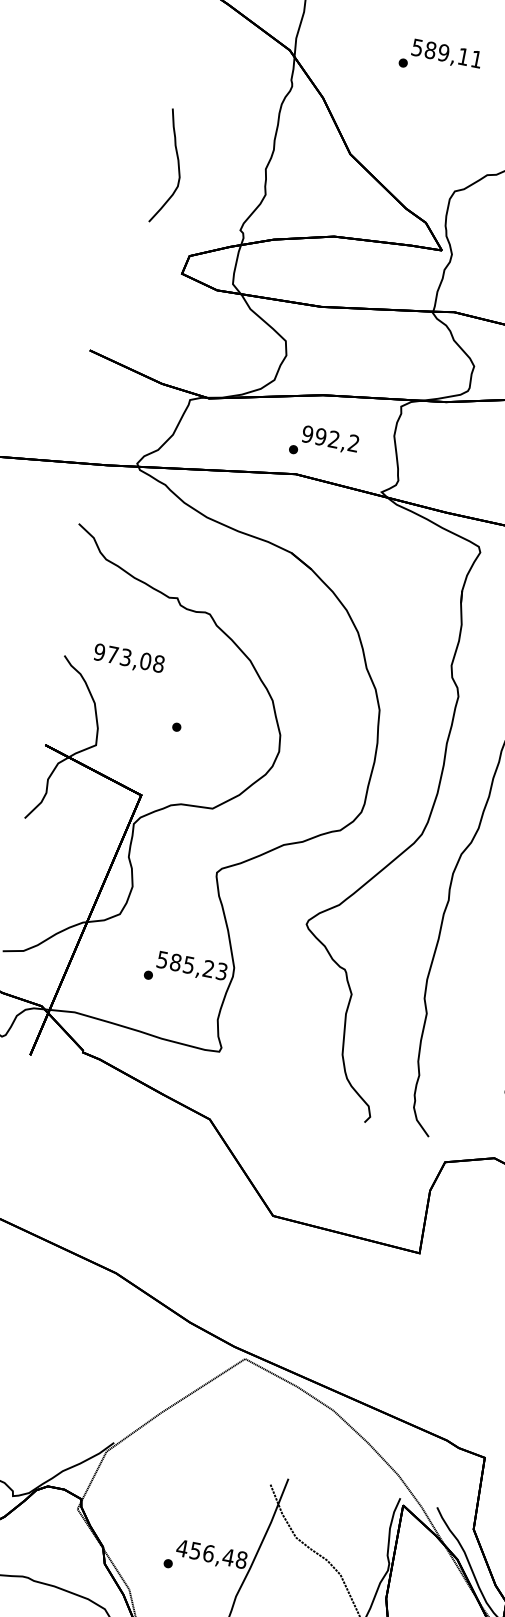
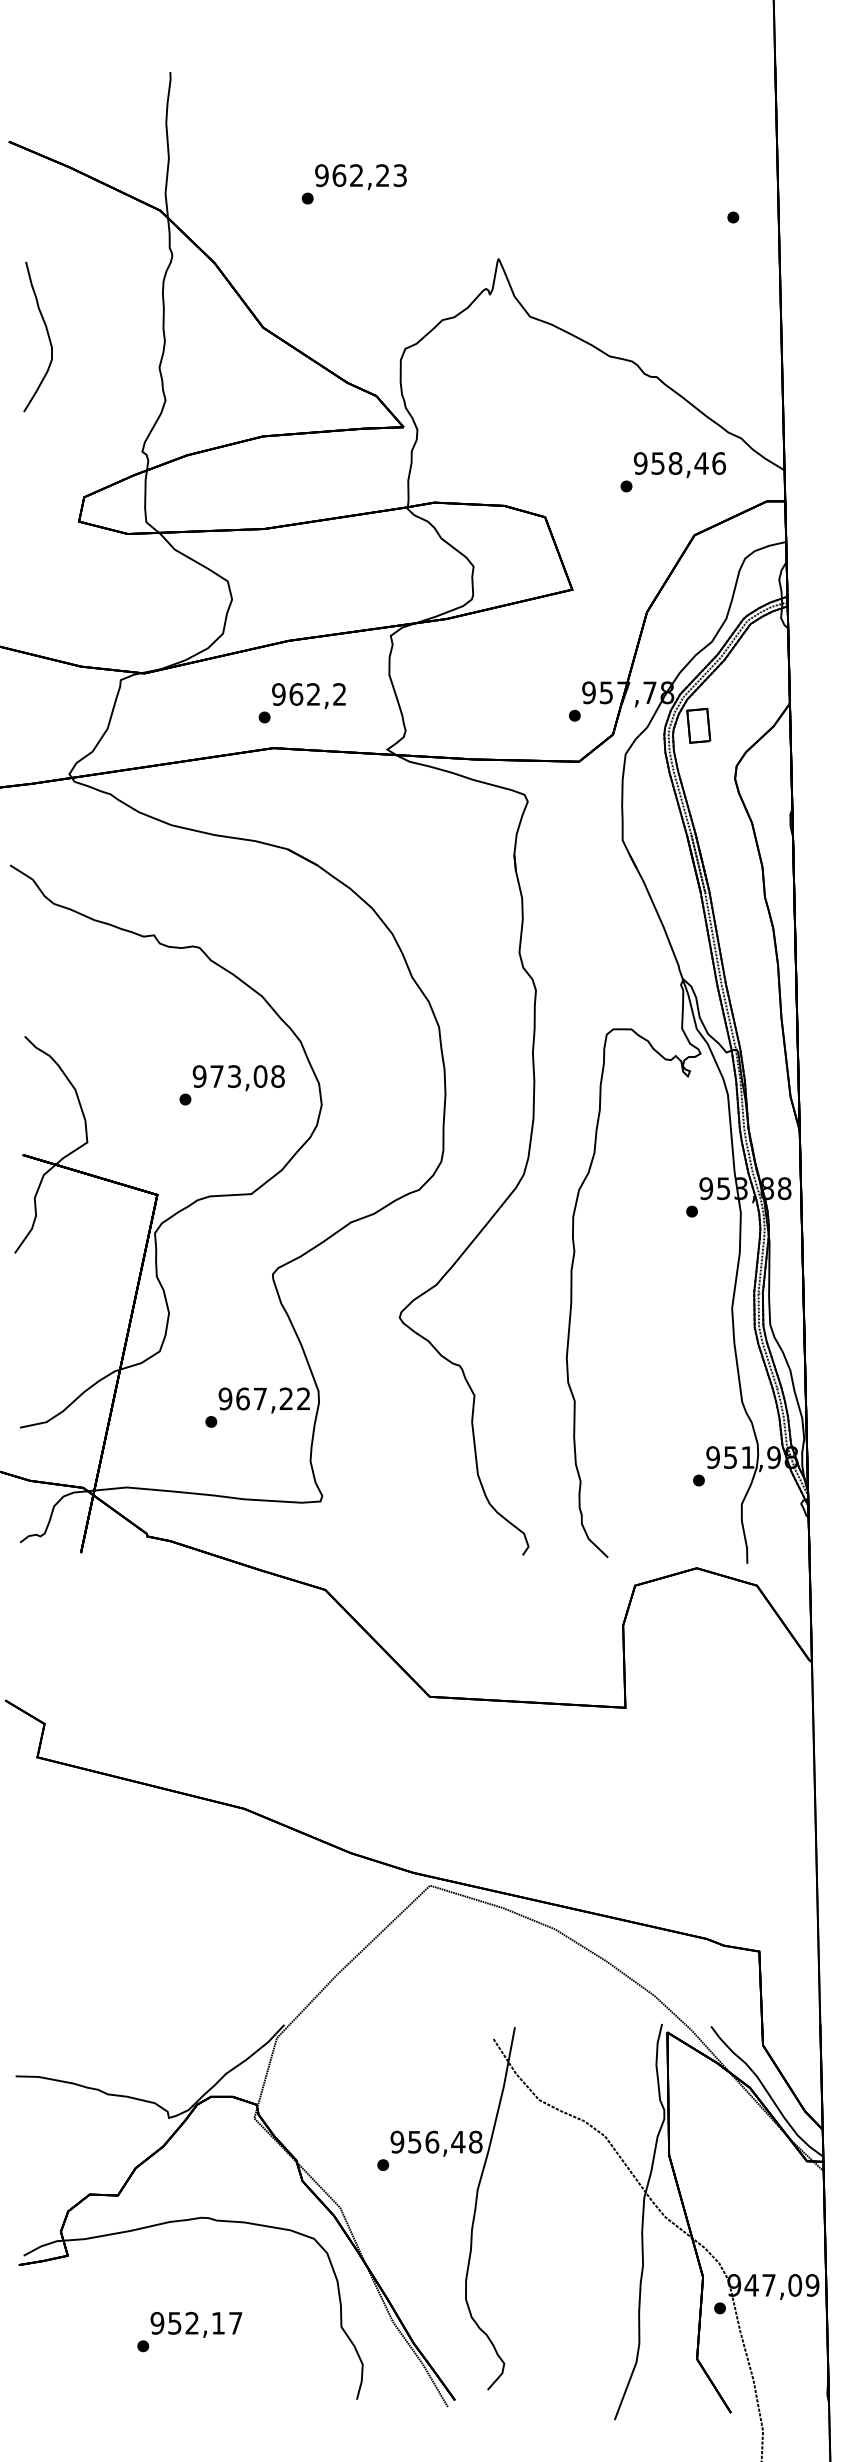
text: (446, 53) -> (360, 175), 589,11 -> 962,23
curve: (177, 165) -> (46, 332), moved
text: (321, 437) -> (296, 694), 992,2 -> 962,2
text: (128, 659) -> (238, 1078), moved
text: (192, 965) -> (264, 1398), 585,23 -> 967,22
text: (182, 1547) -> (397, 2141), 456,48 -> 956,48

